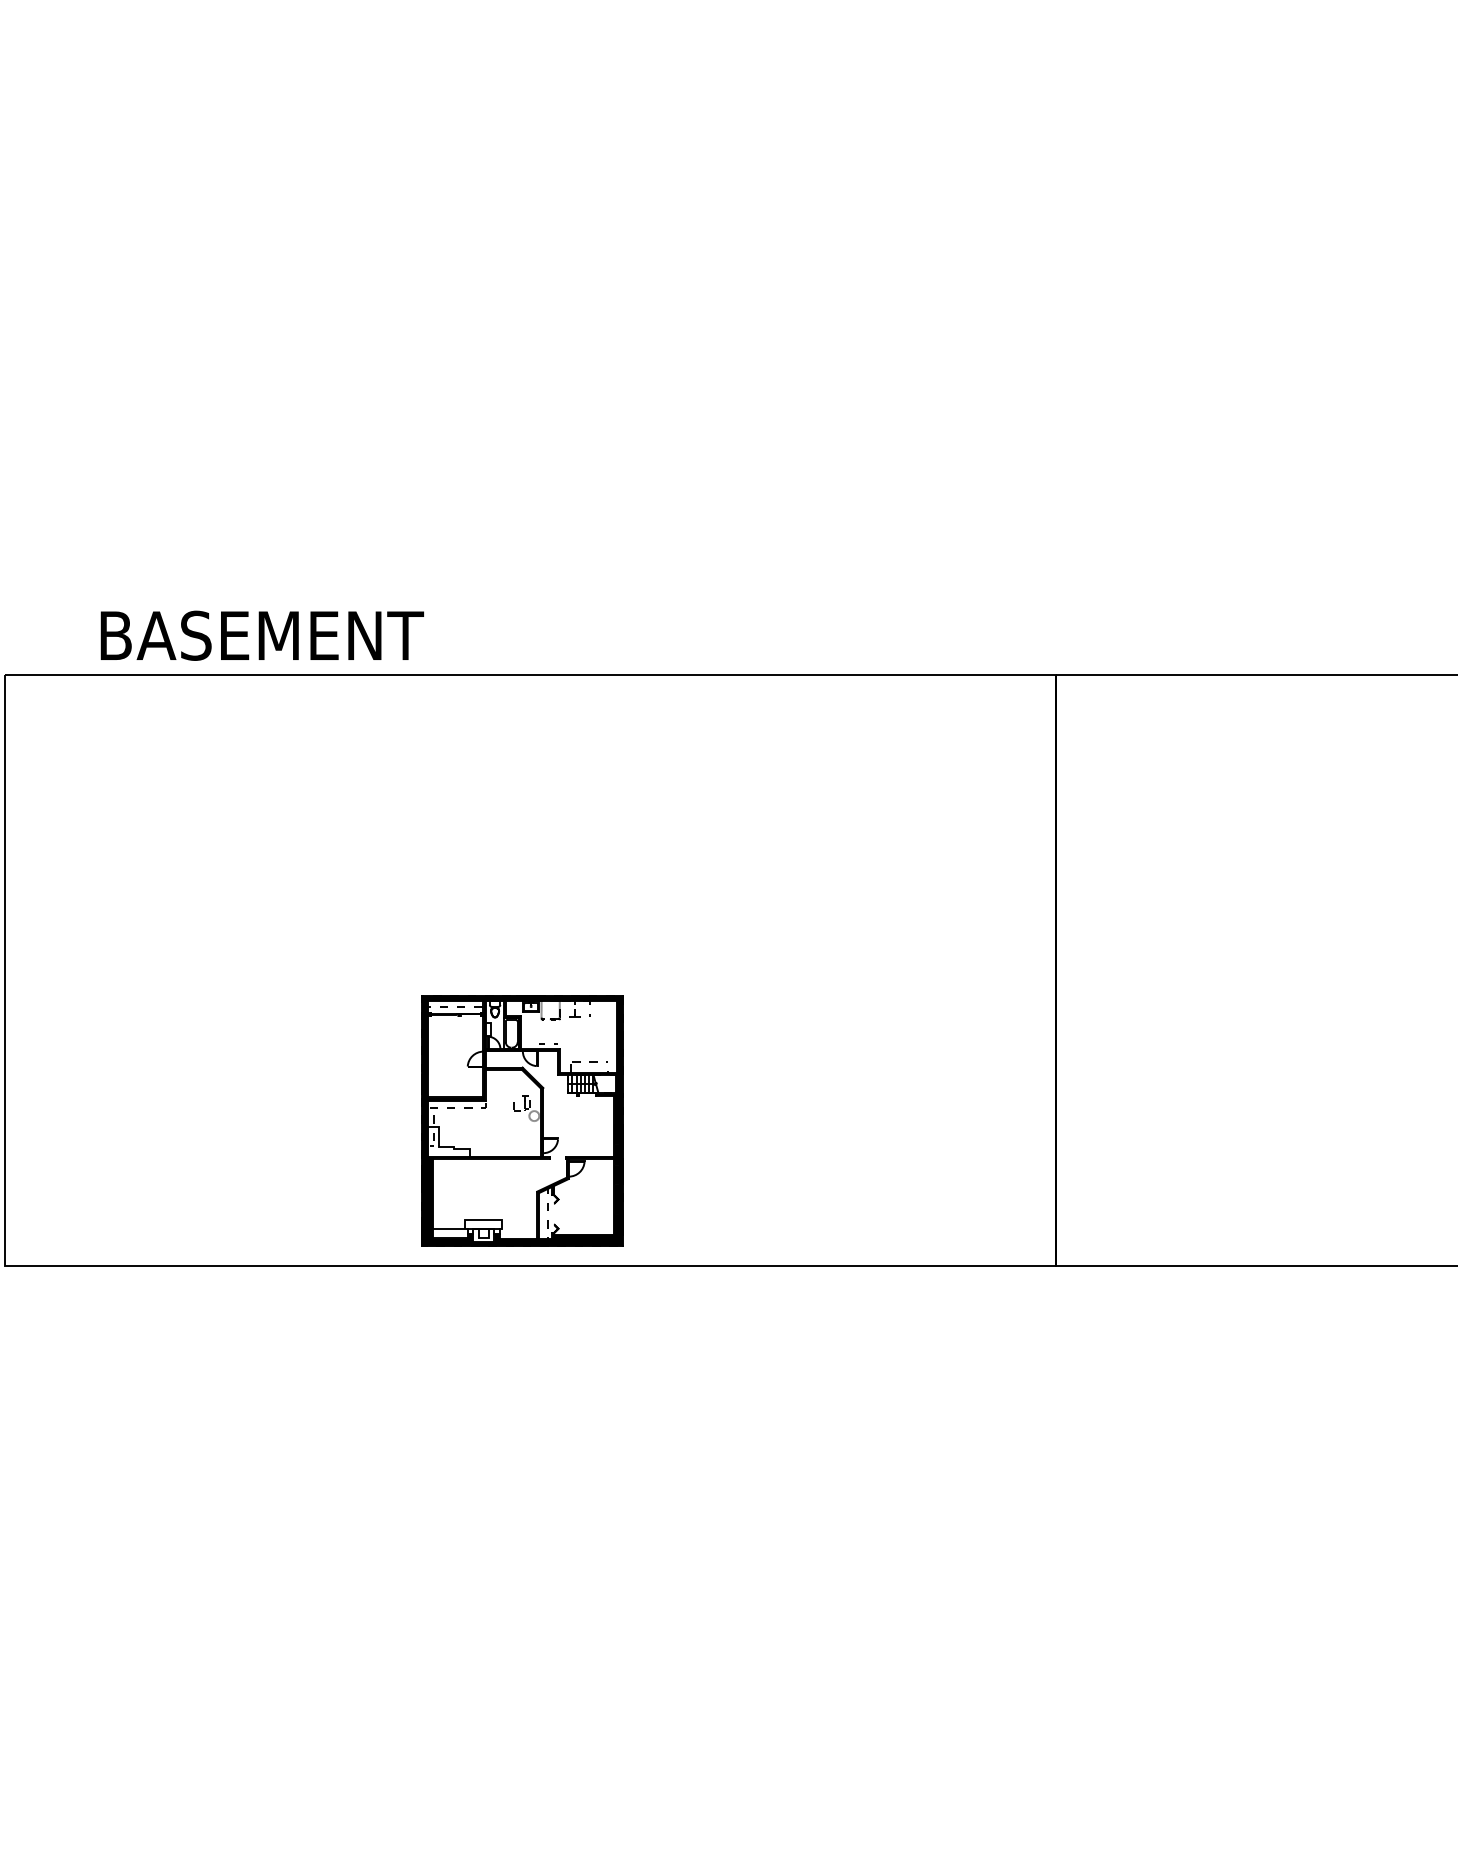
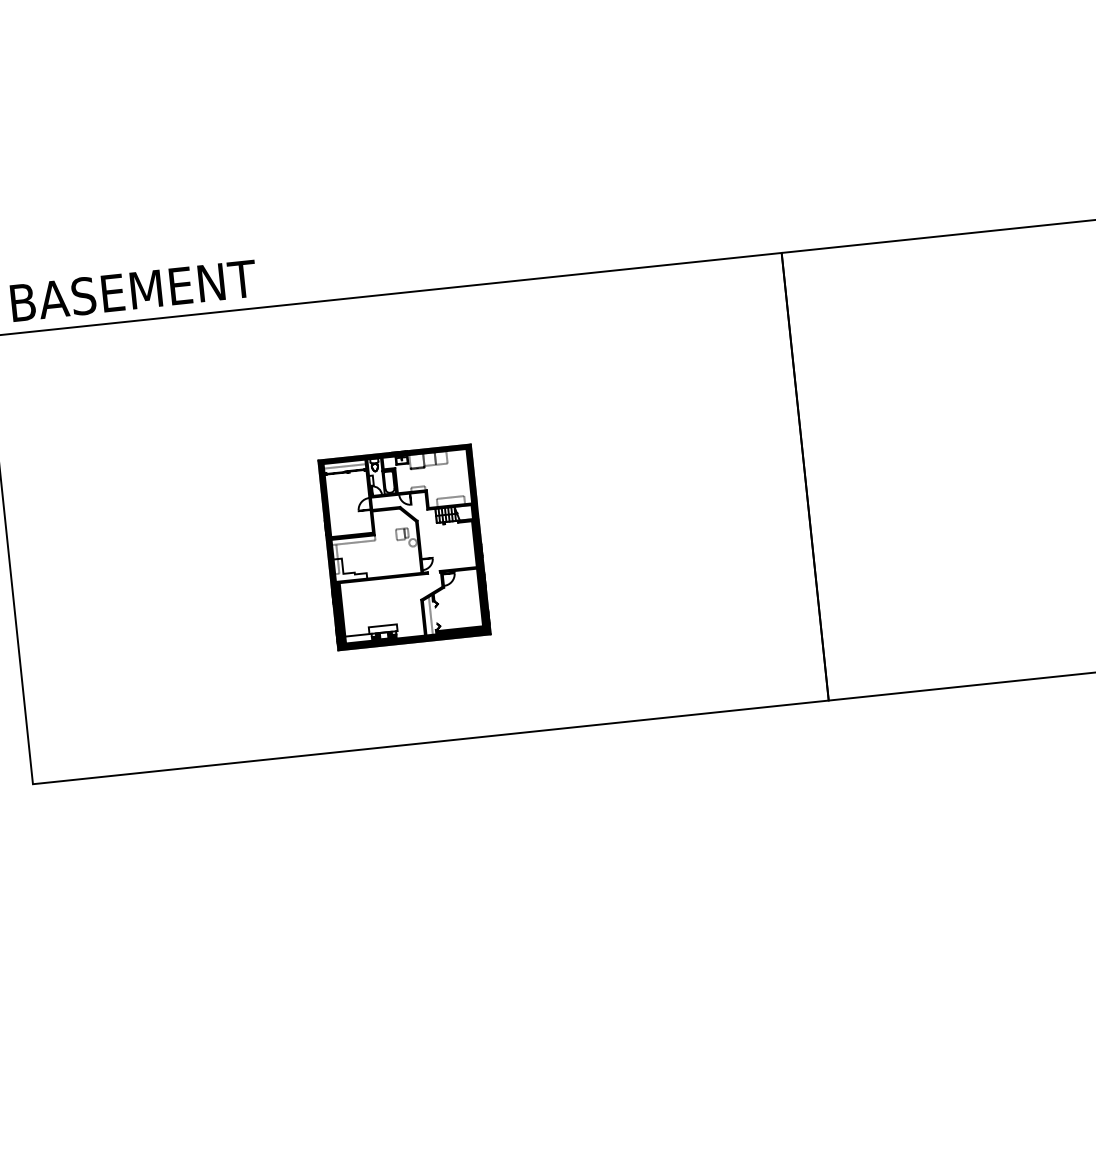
text: (261, 635) -> (133, 290), moved
part: (522, 1120) -> (404, 547), moved

